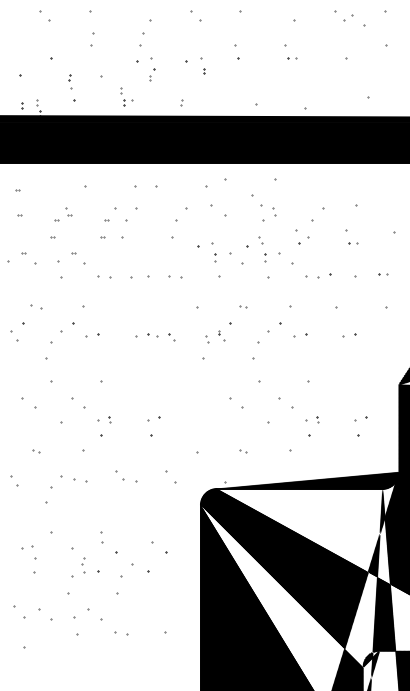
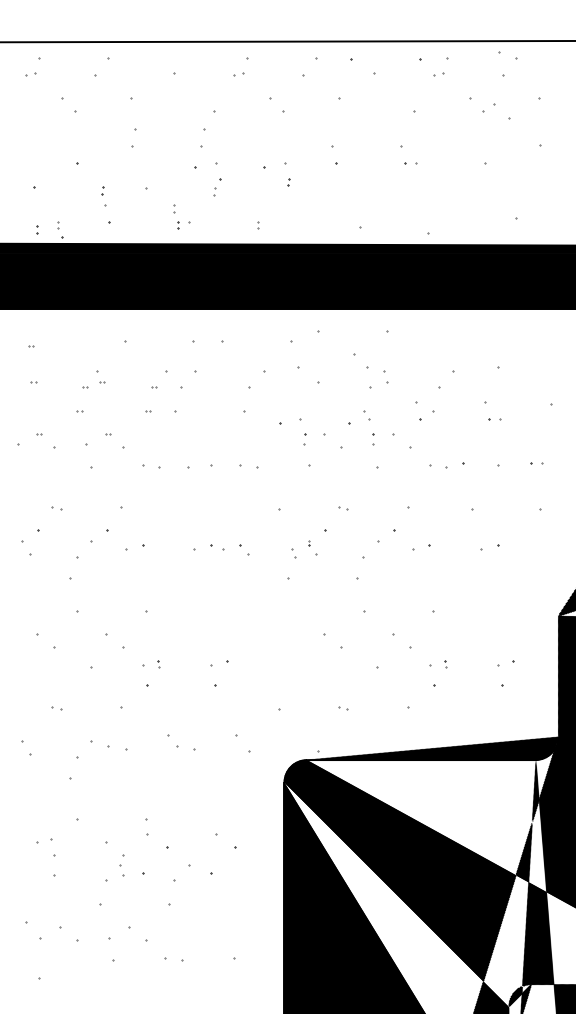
part: (36, 307) -> (56, 508), size x0.62

